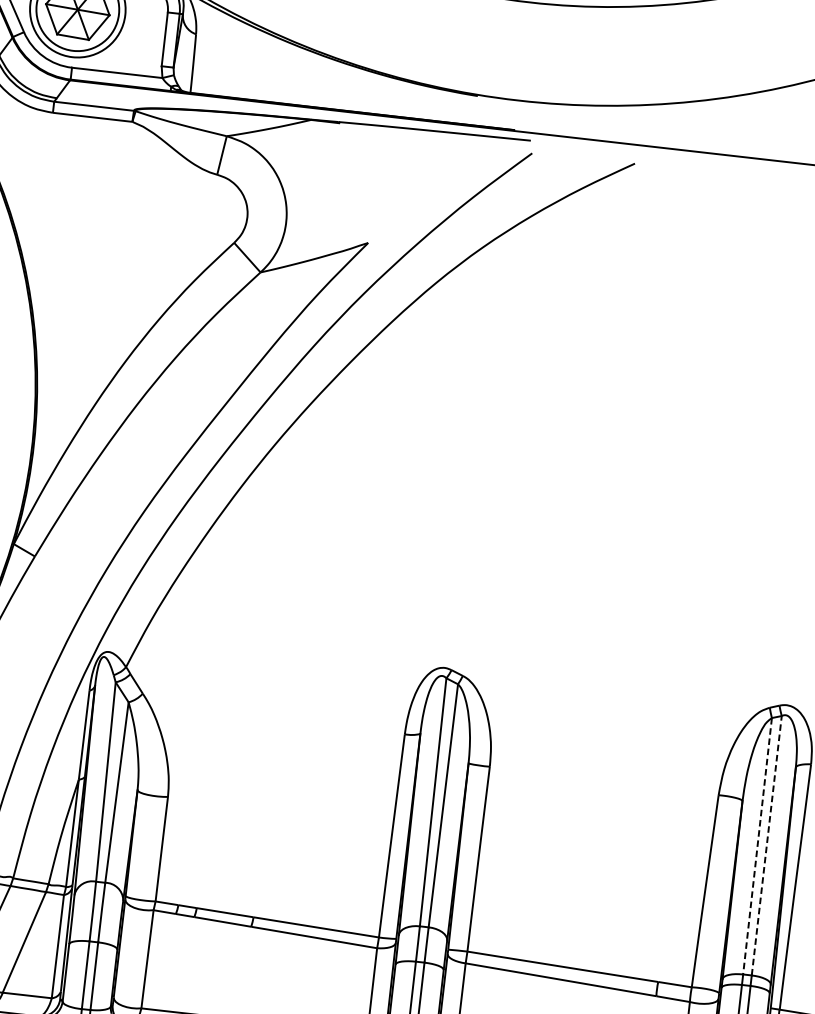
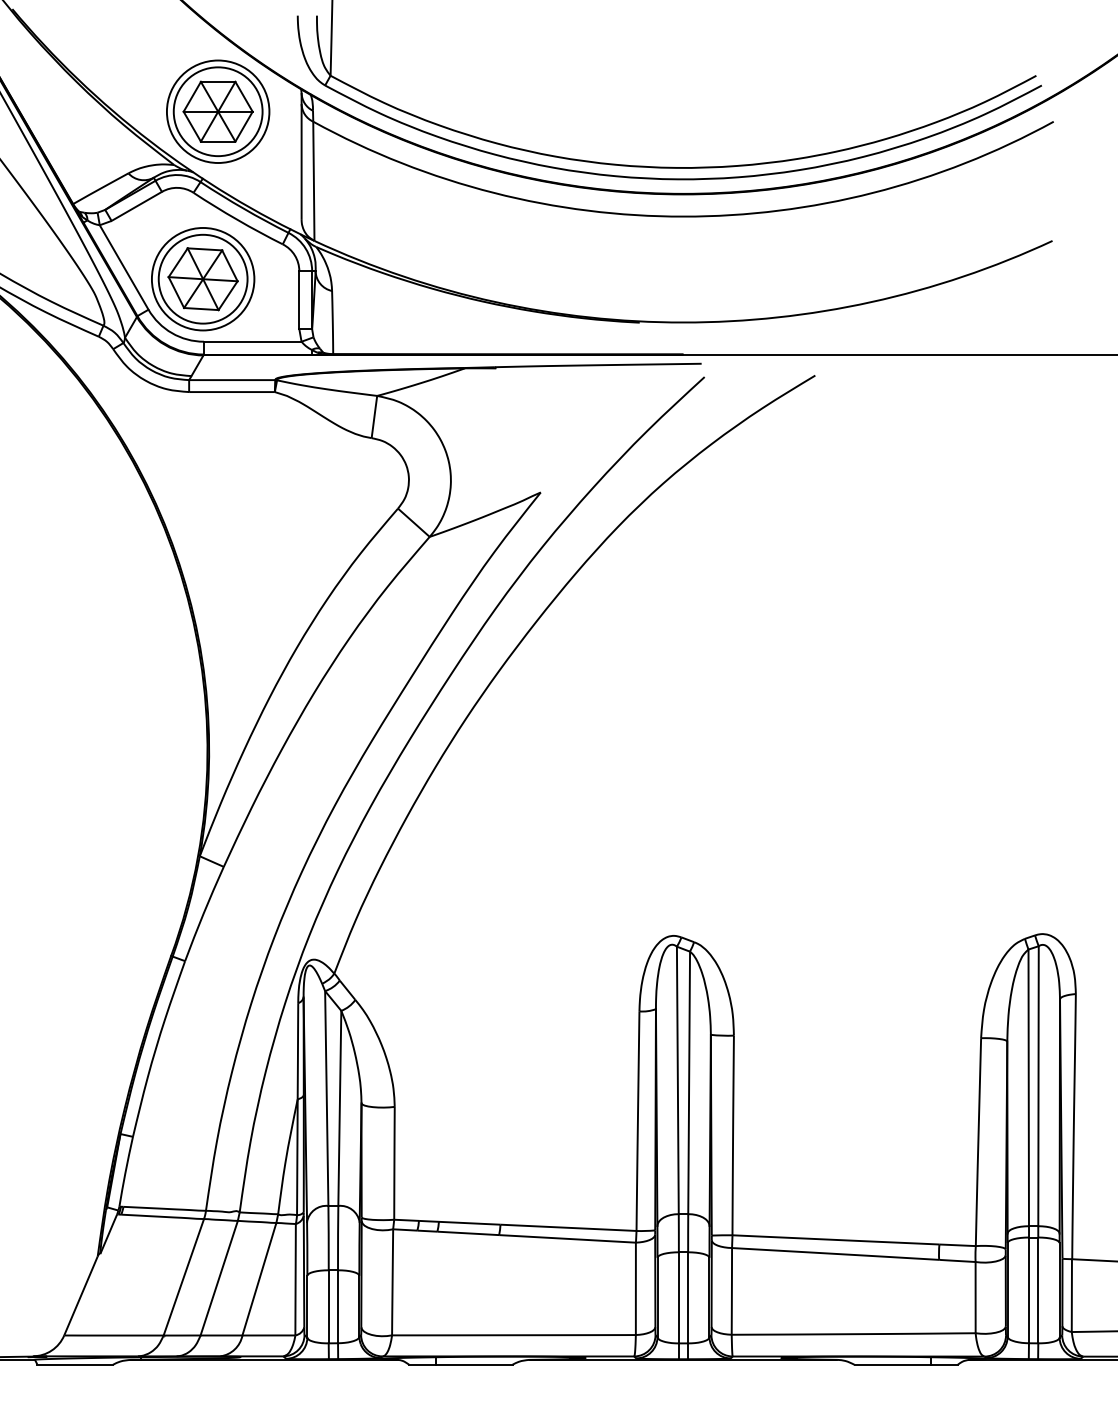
line: (757, 846) -> (1028, 1088), dashed -> solid
line: (766, 846) -> (1038, 1086), dashed -> solid

